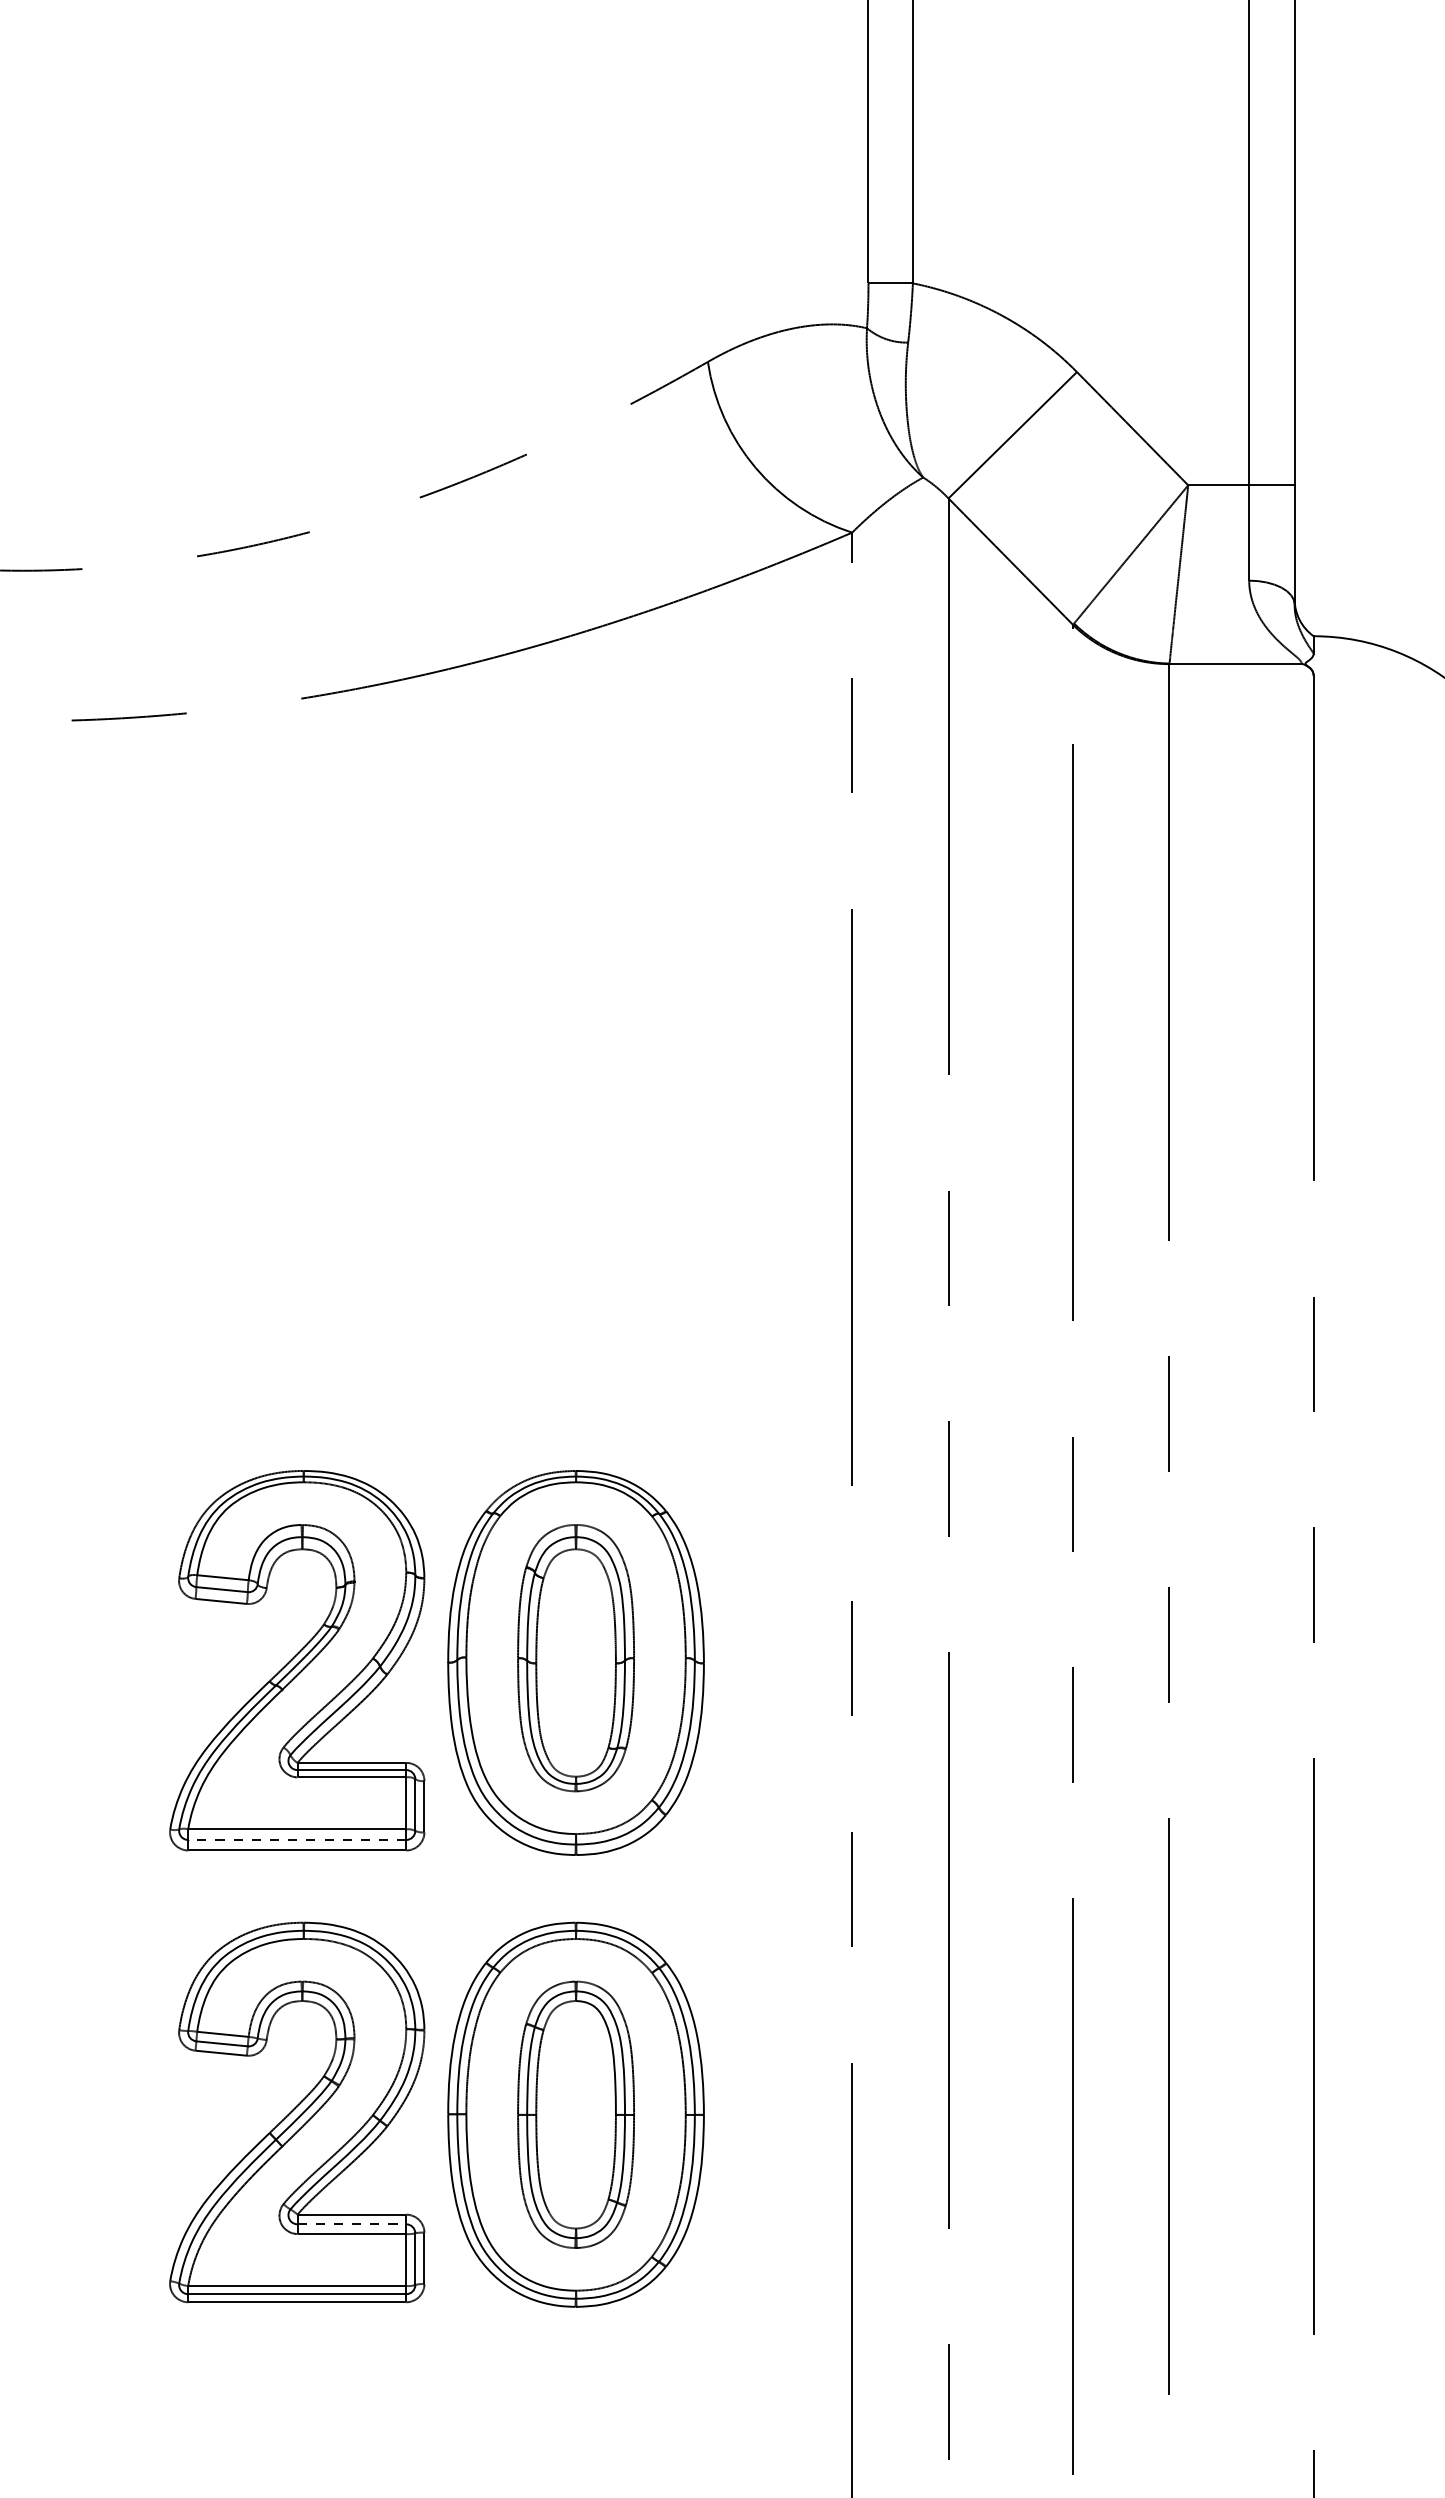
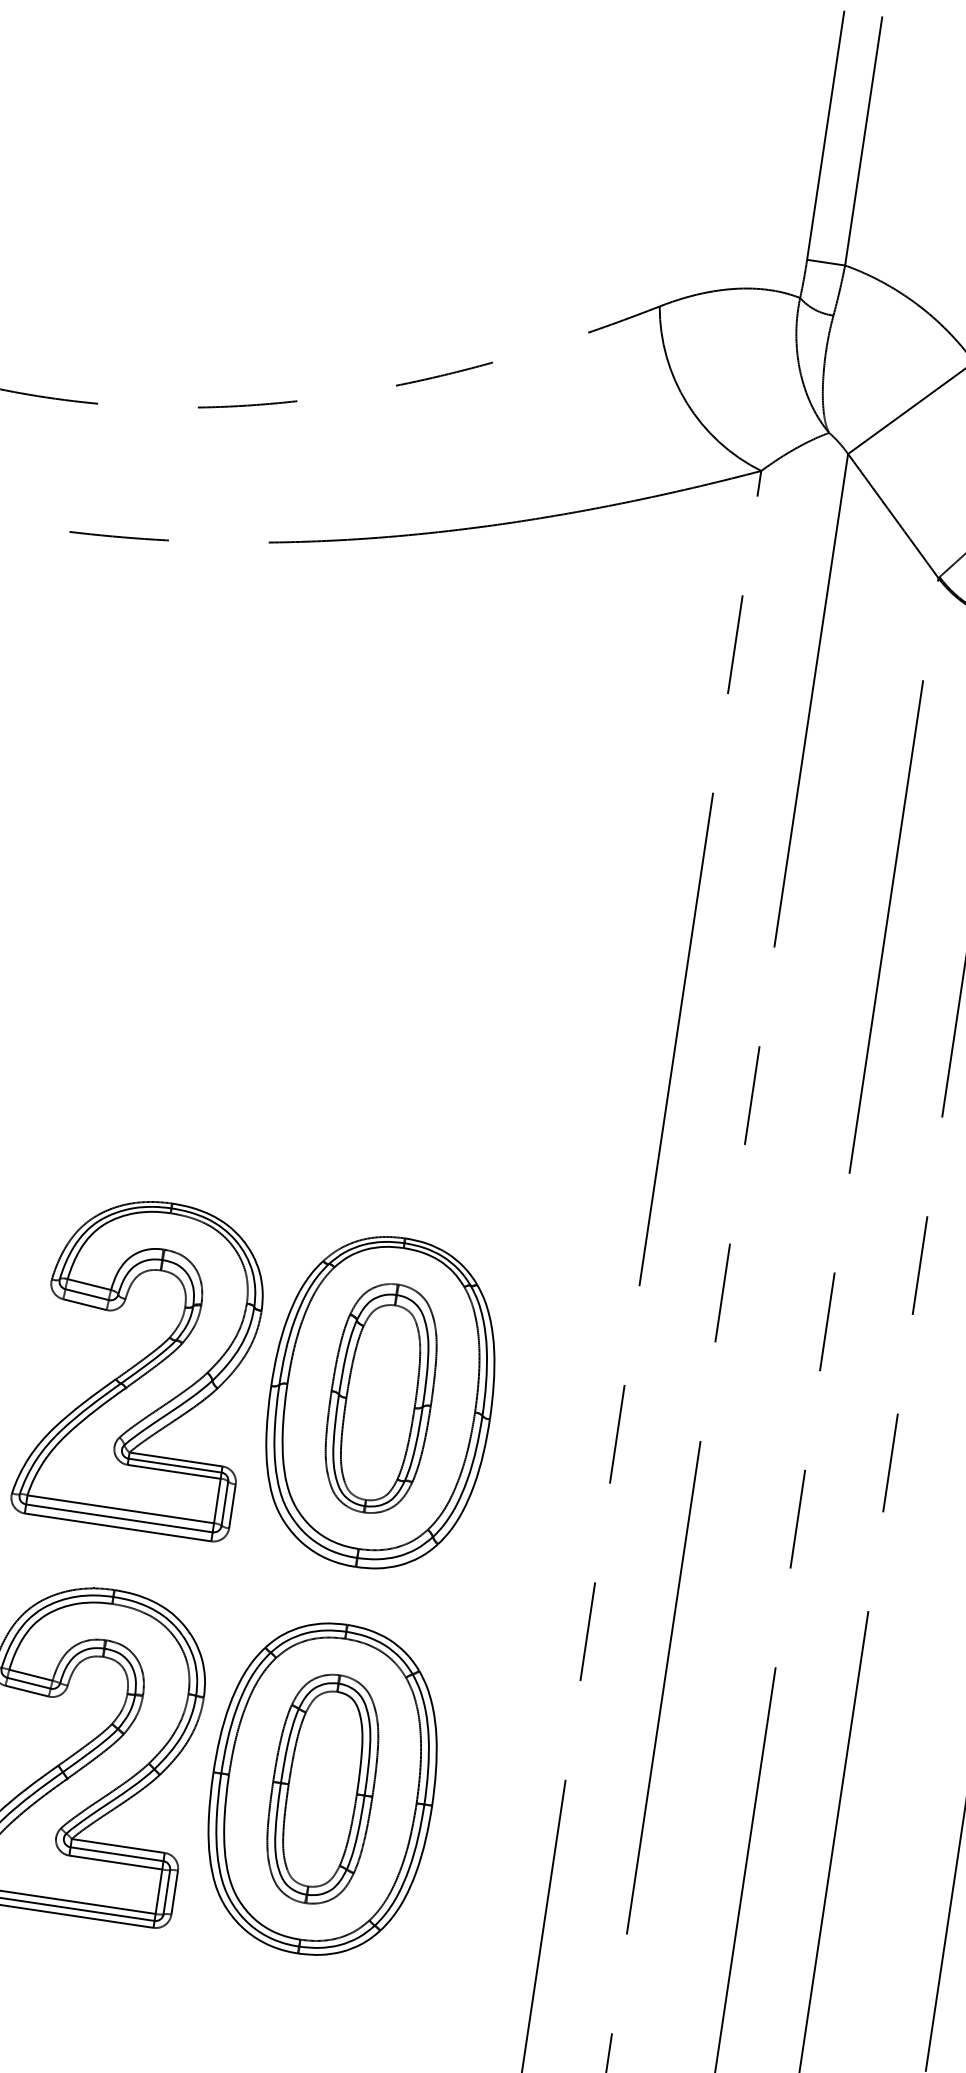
line: (296, 1839) -> (118, 1517), dashed -> solid
line: (352, 2224) -> (117, 1854), dashed -> solid

